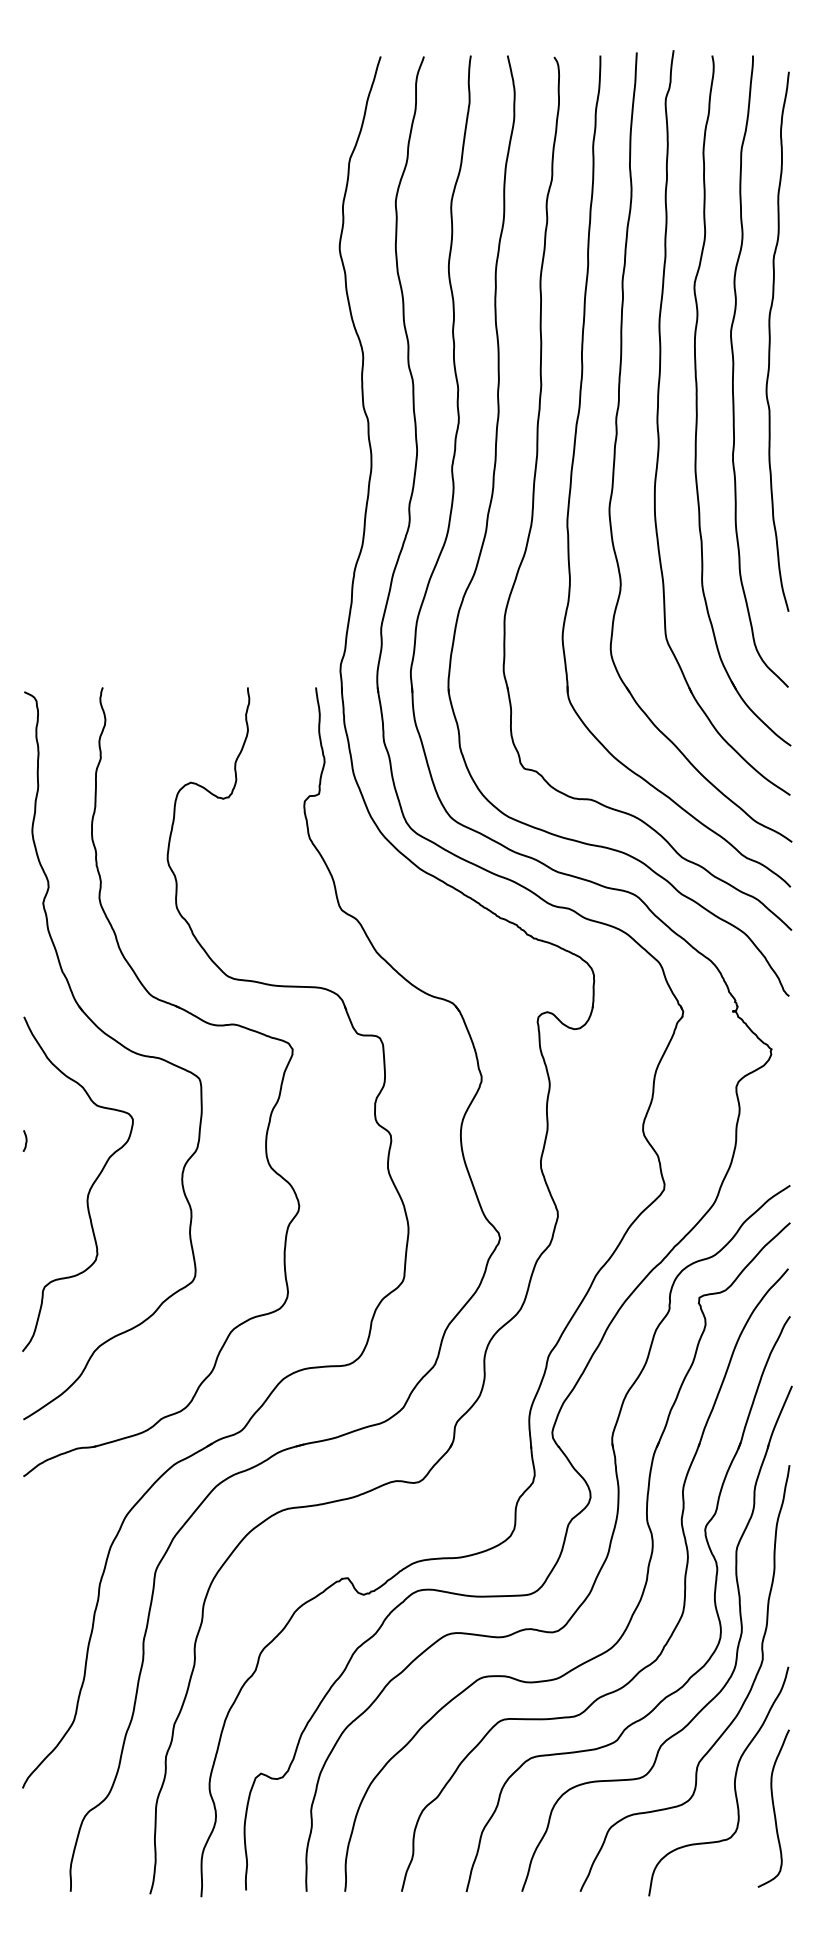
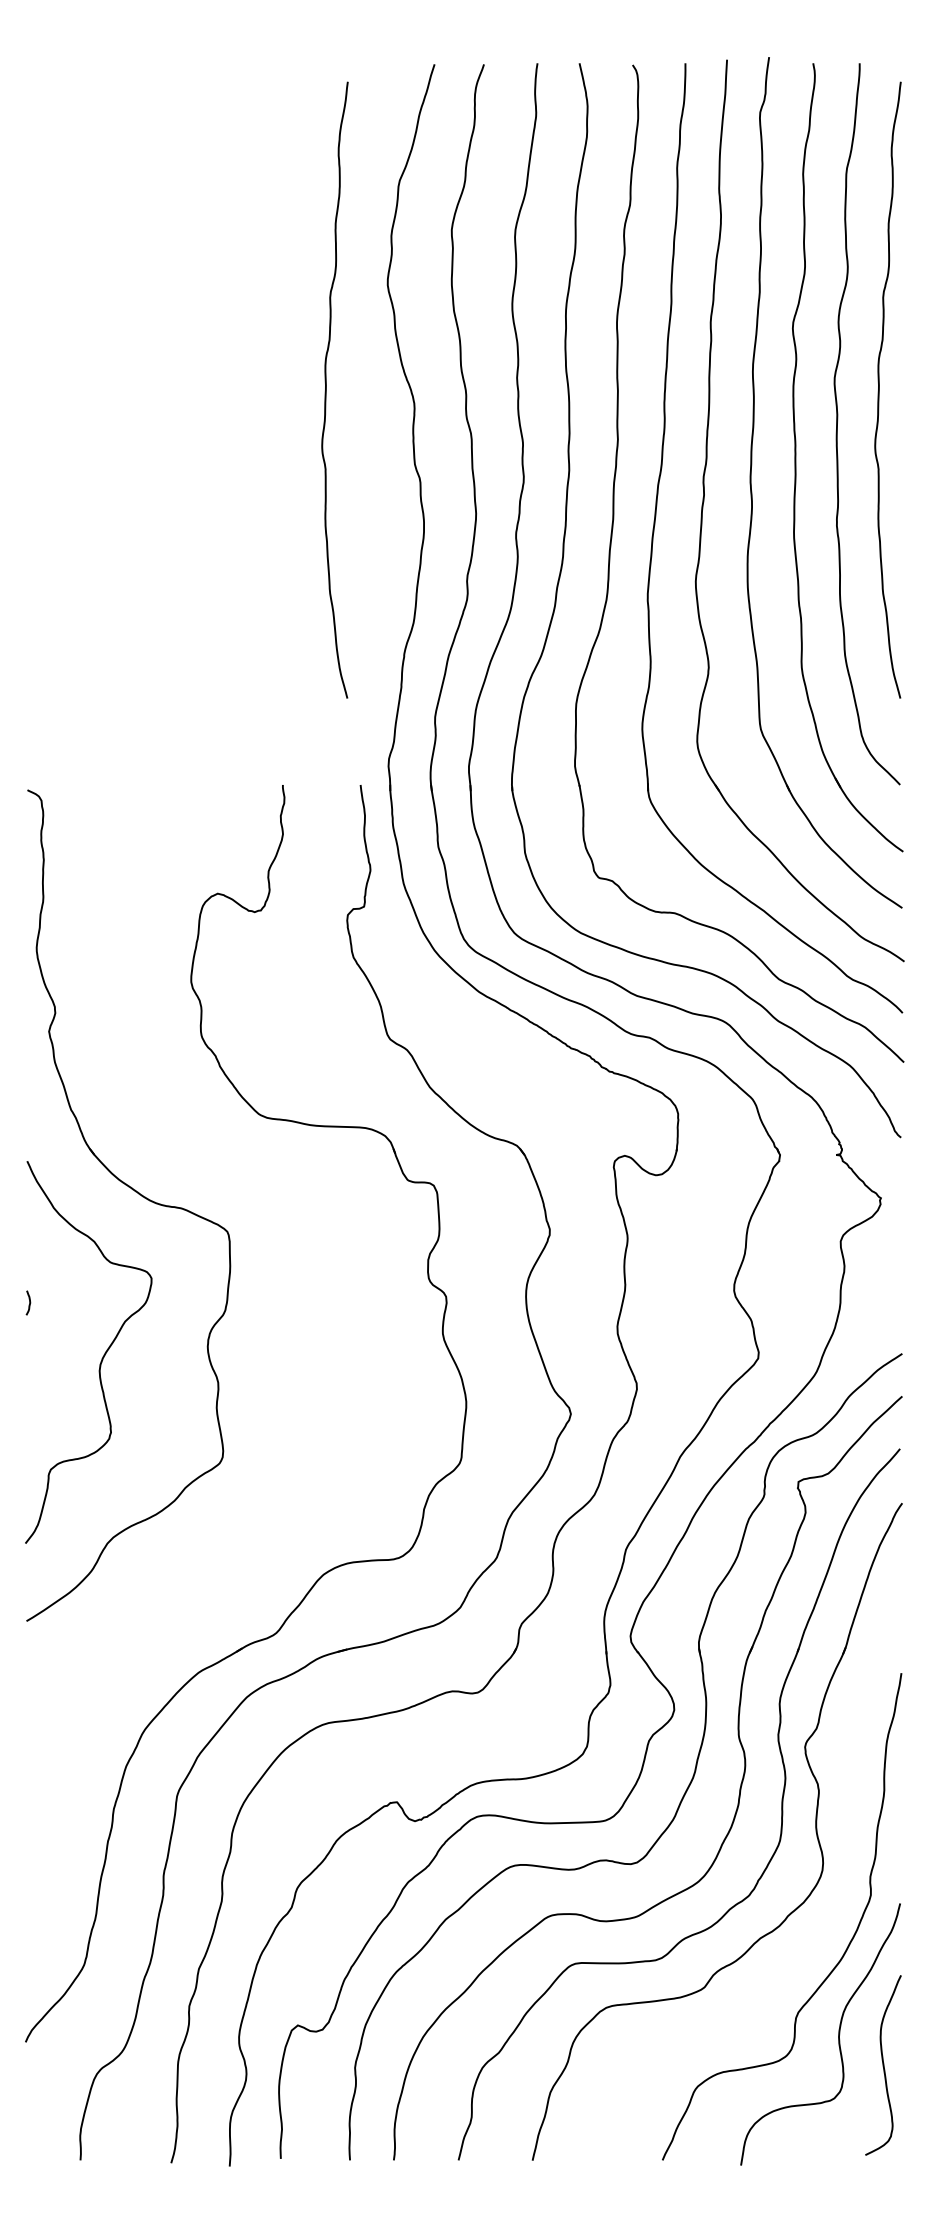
curve: (286, 341) -> (326, 389), added
part: (197, 1018) -> (225, 1163), removed
part: (736, 1651) -> (840, 1886), removed

